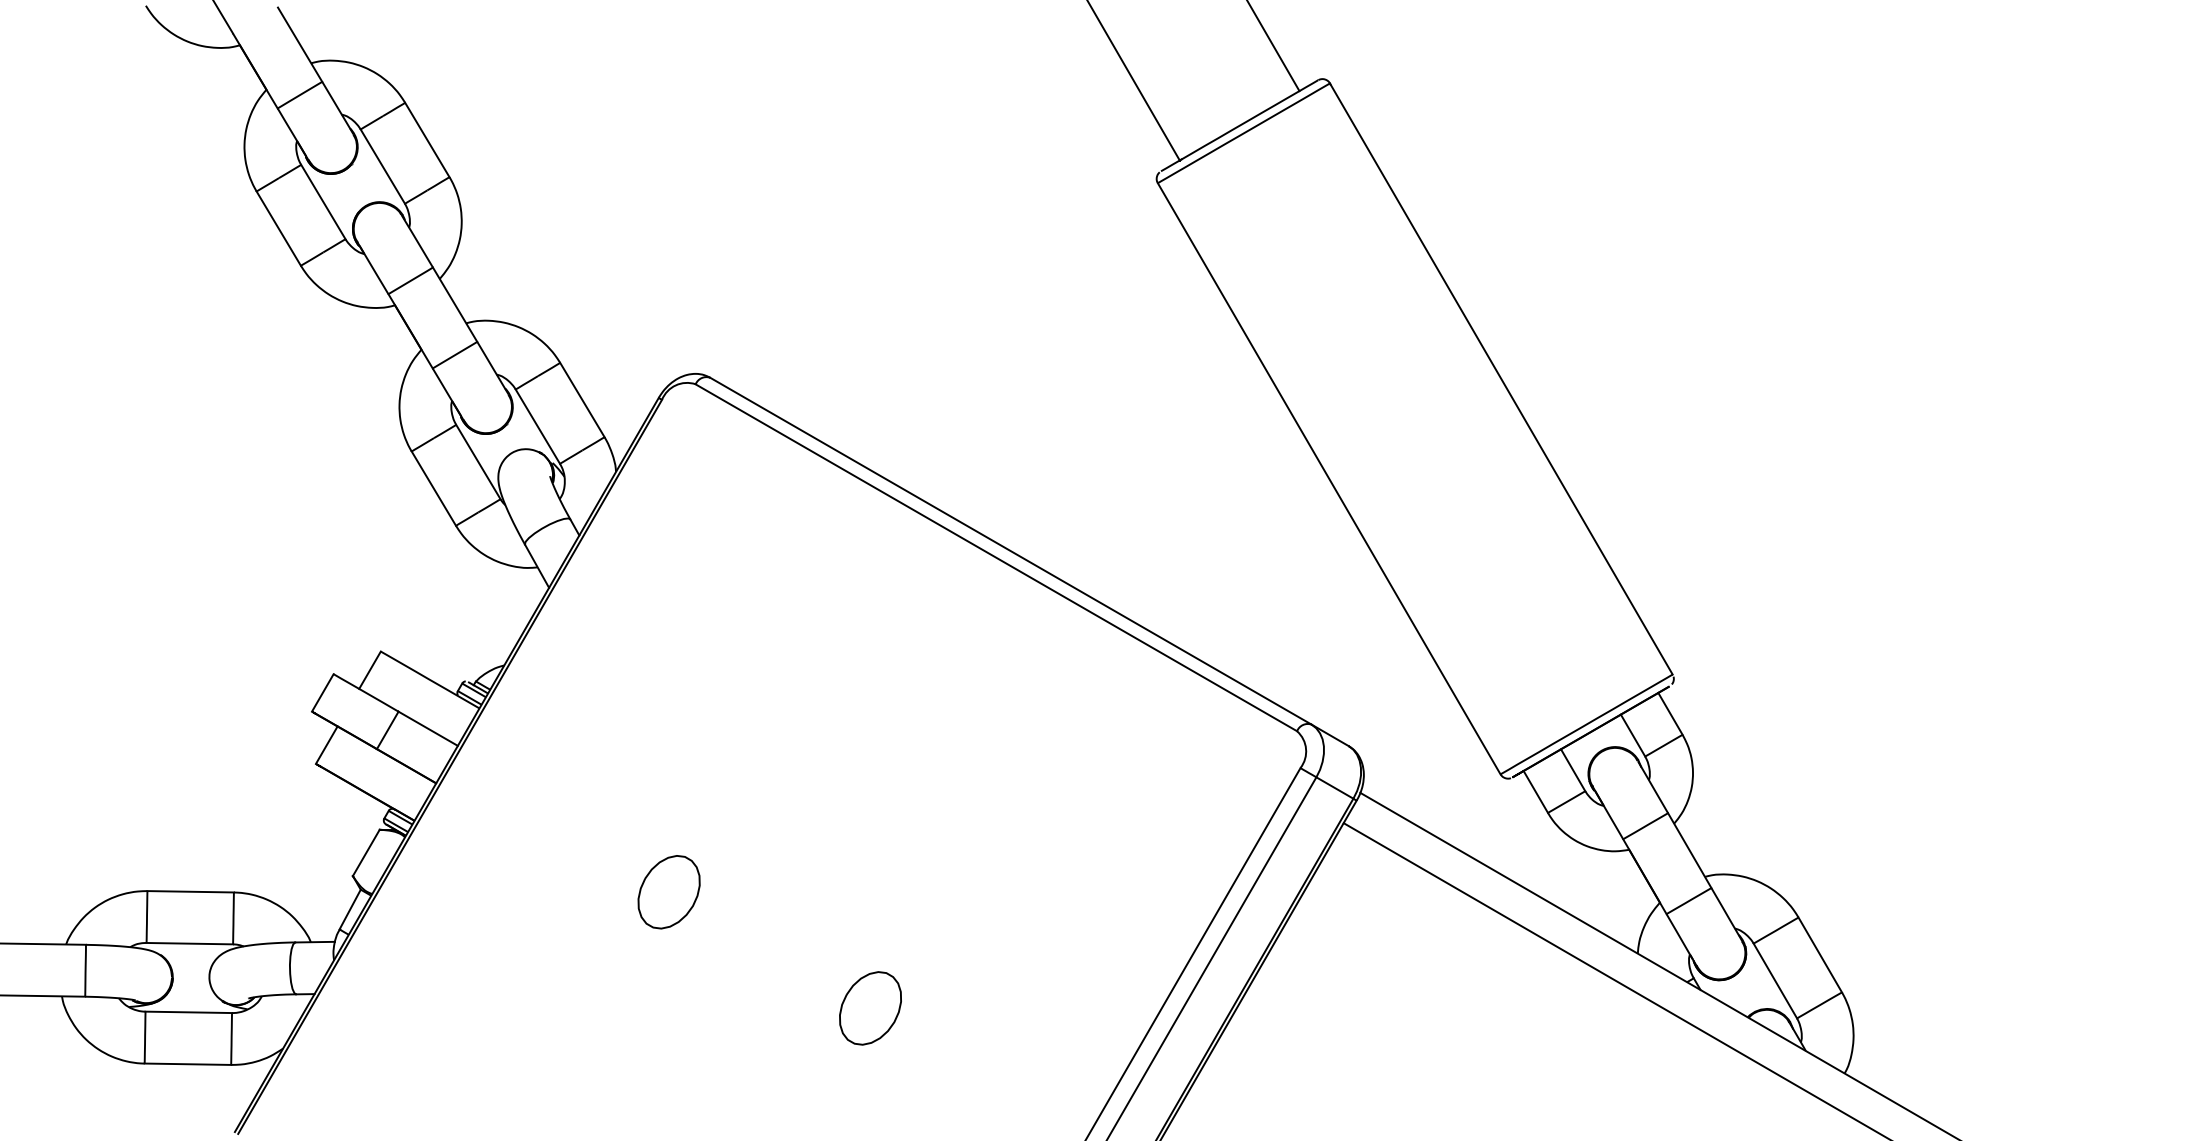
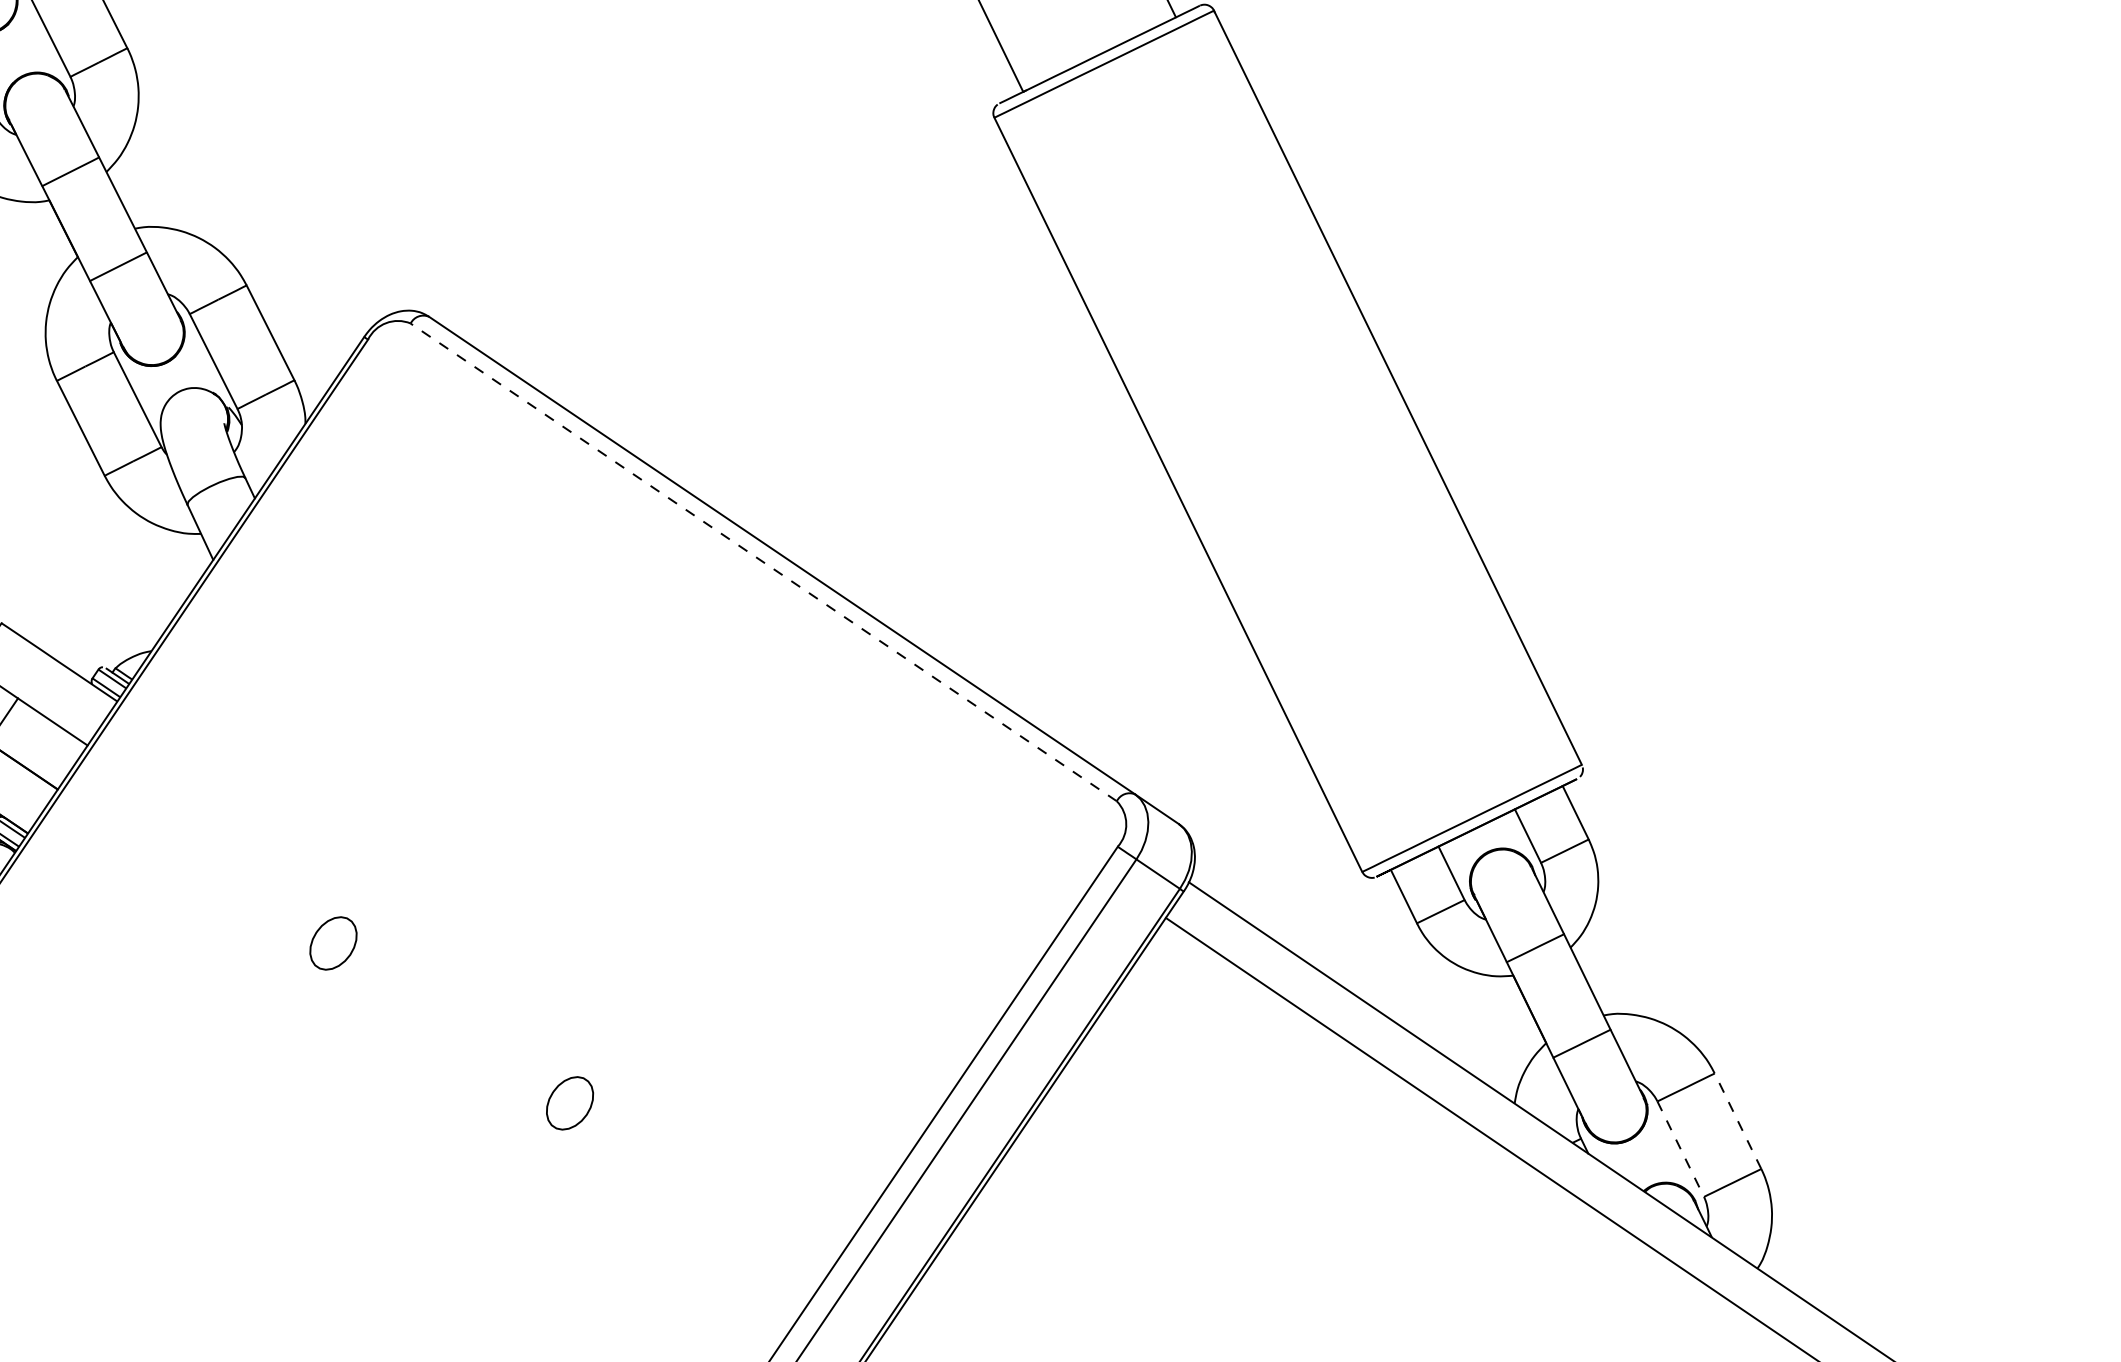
line: (995, 557) -> (762, 561), solid -> dashed
part: (668, 892) -> (332, 943), size x0.6
line: (1820, 954) -> (1738, 1120), solid -> dashed
line: (1775, 981) -> (1680, 1149), solid -> dashed
part: (870, 1008) -> (570, 1103), size x0.6

